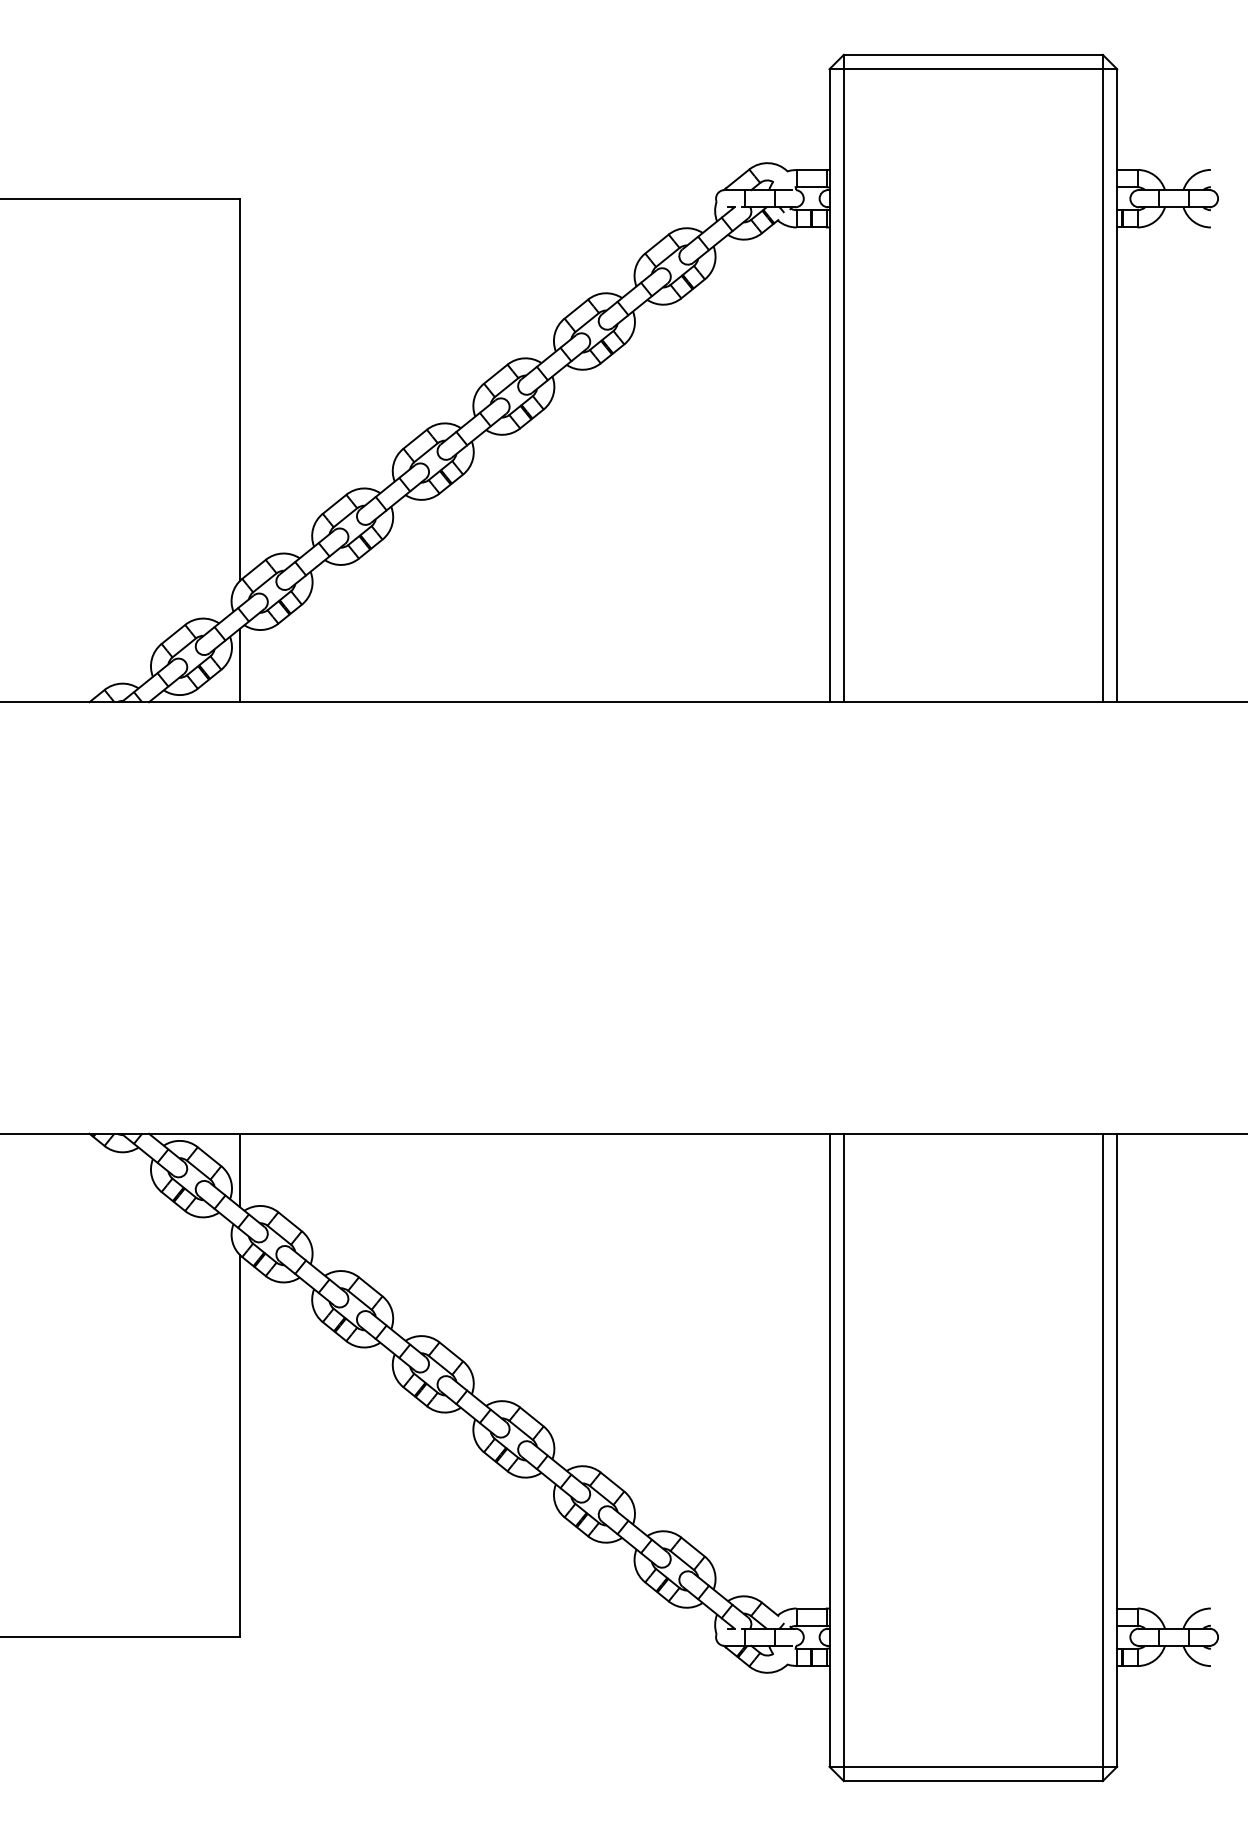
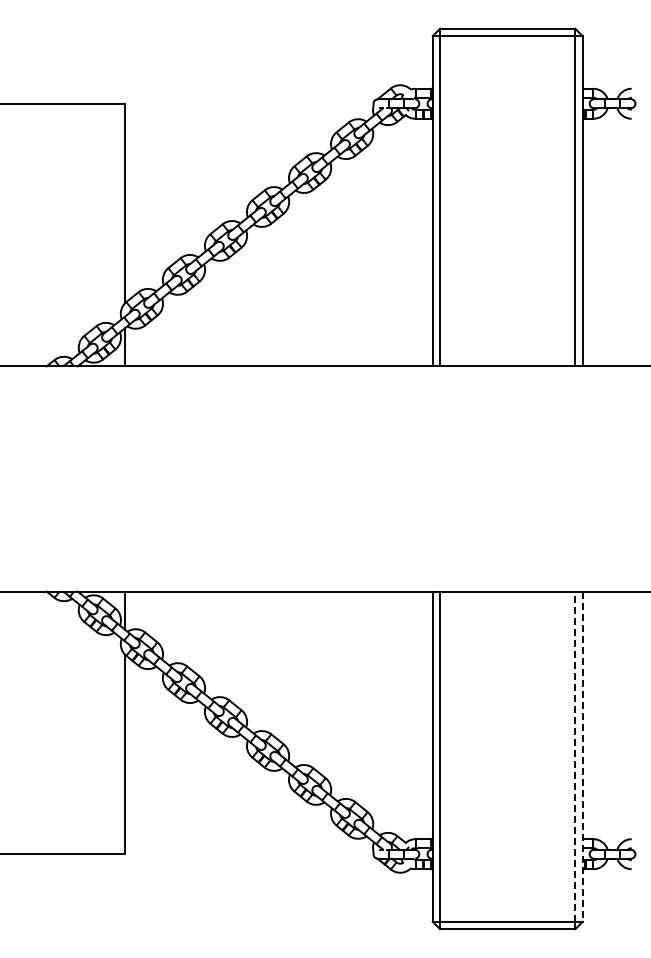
line: (1103, 1449) -> (575, 756), solid -> dashed
line: (1116, 1451) -> (582, 757), solid -> dashed

